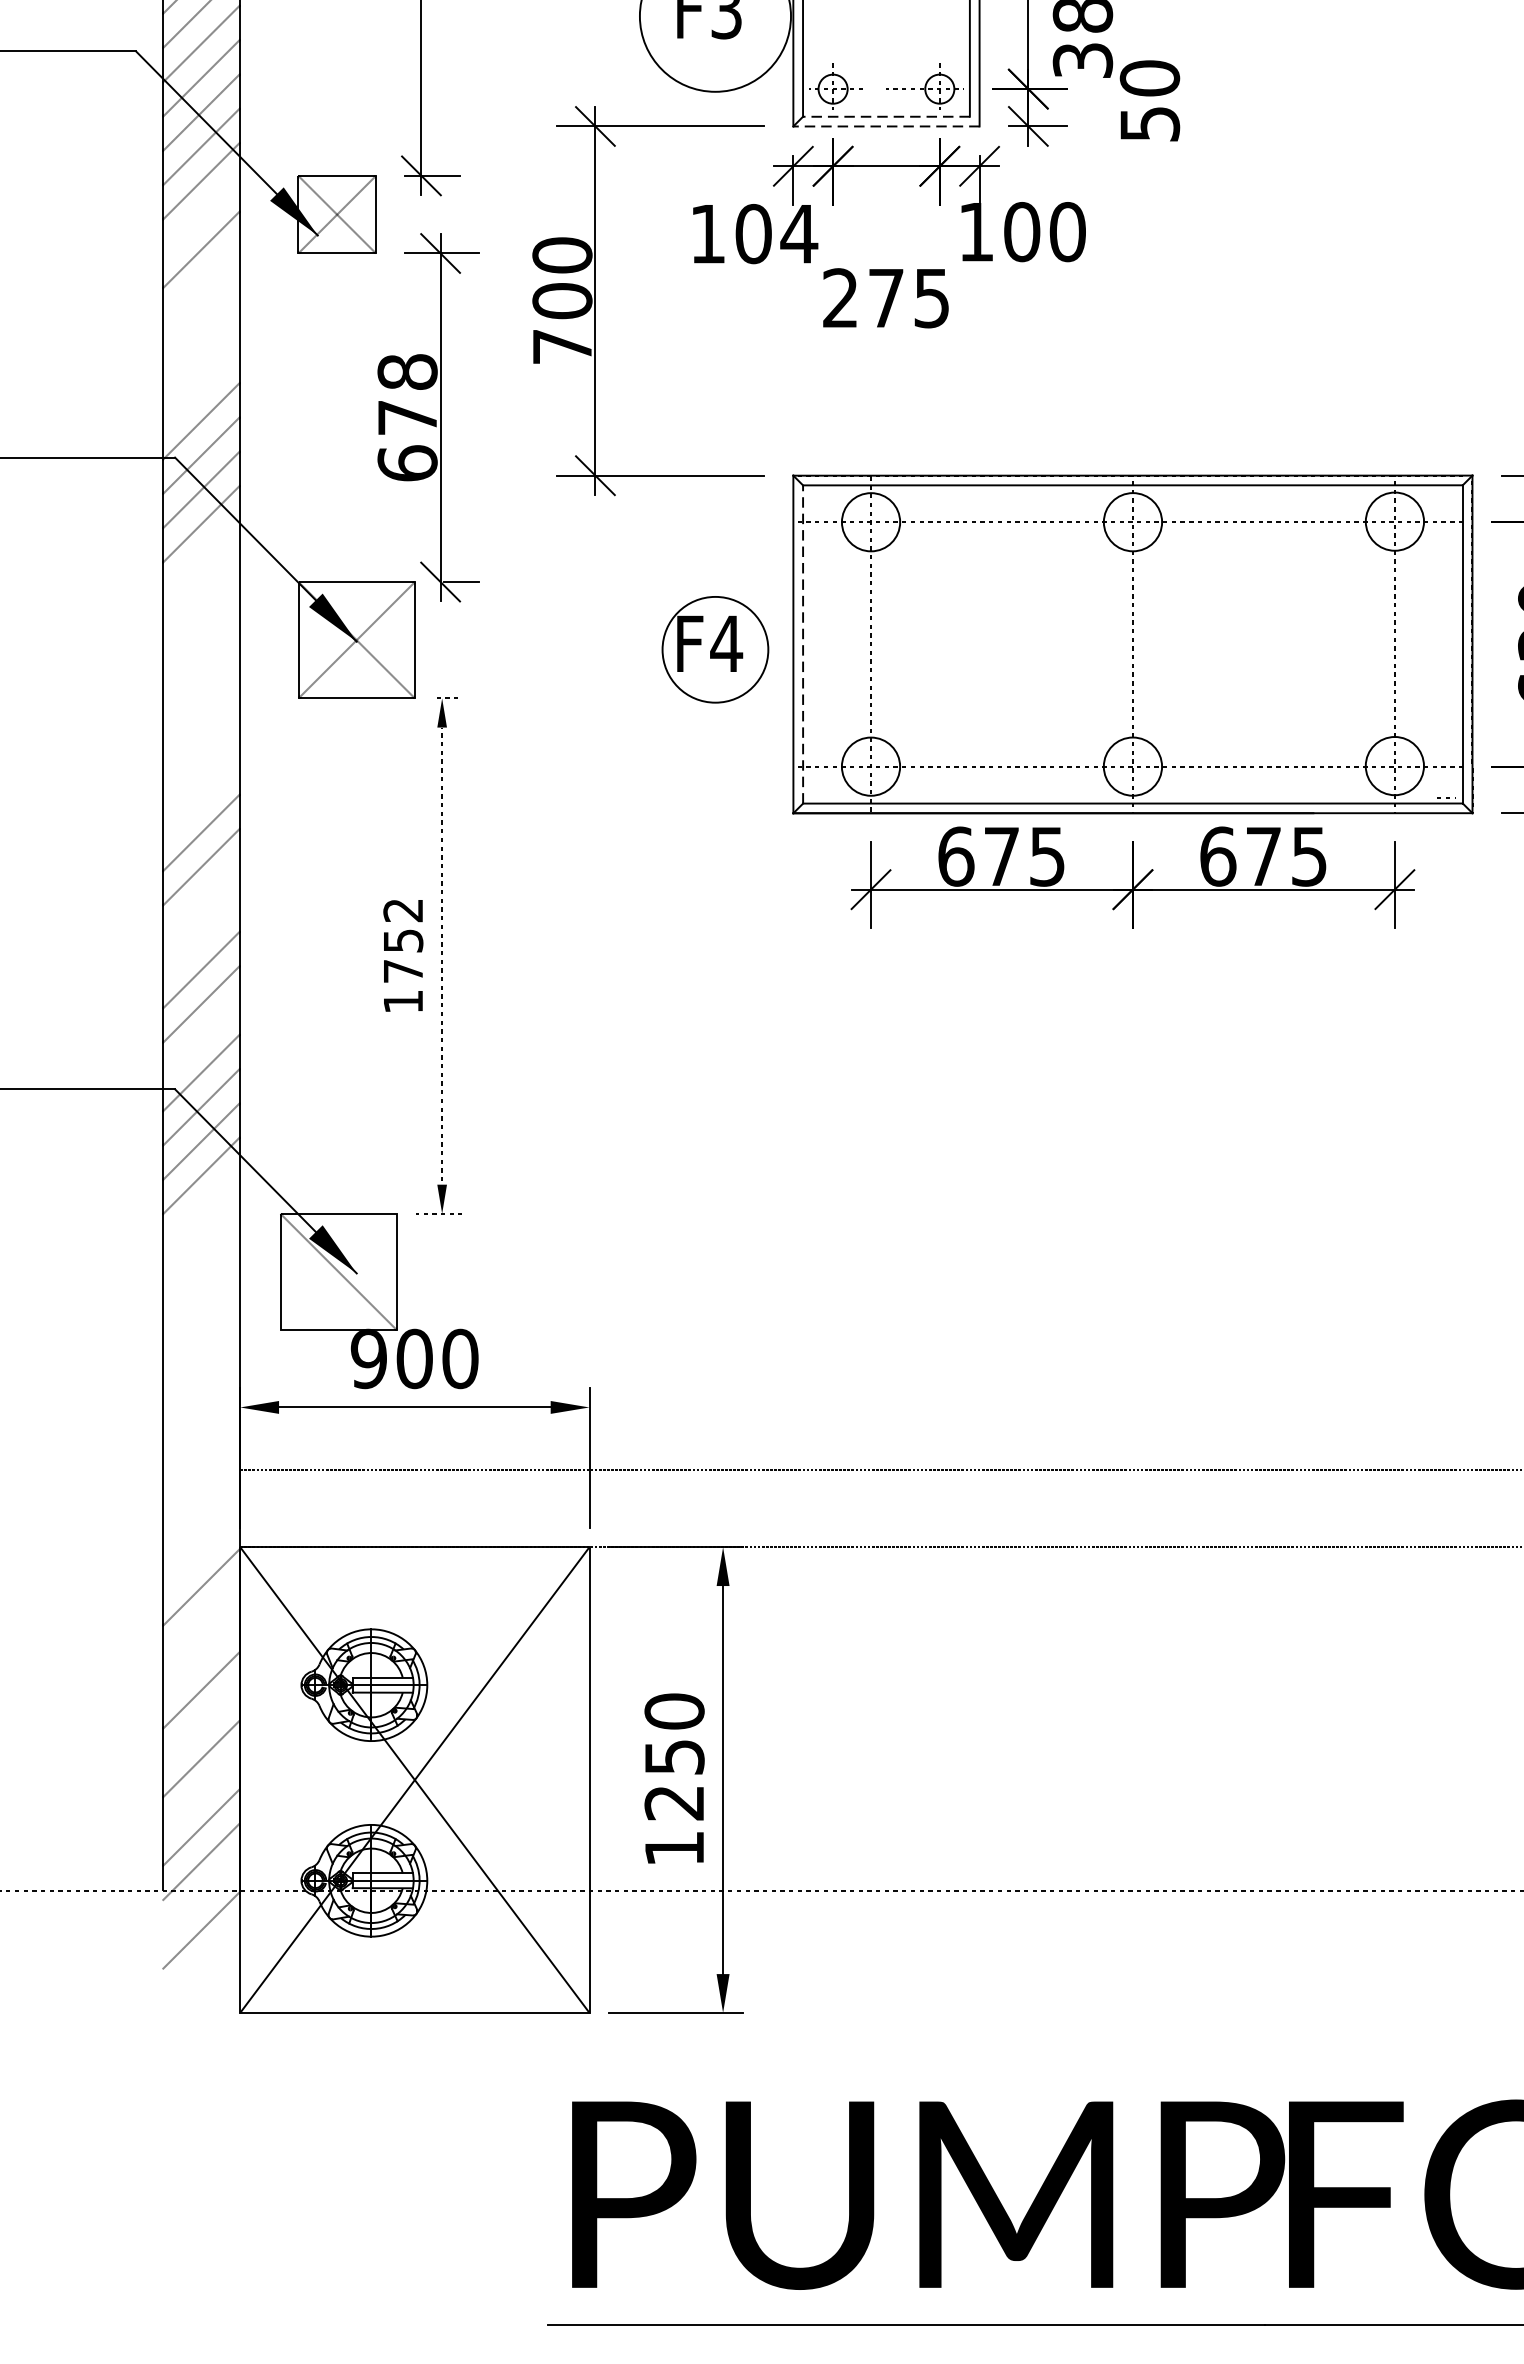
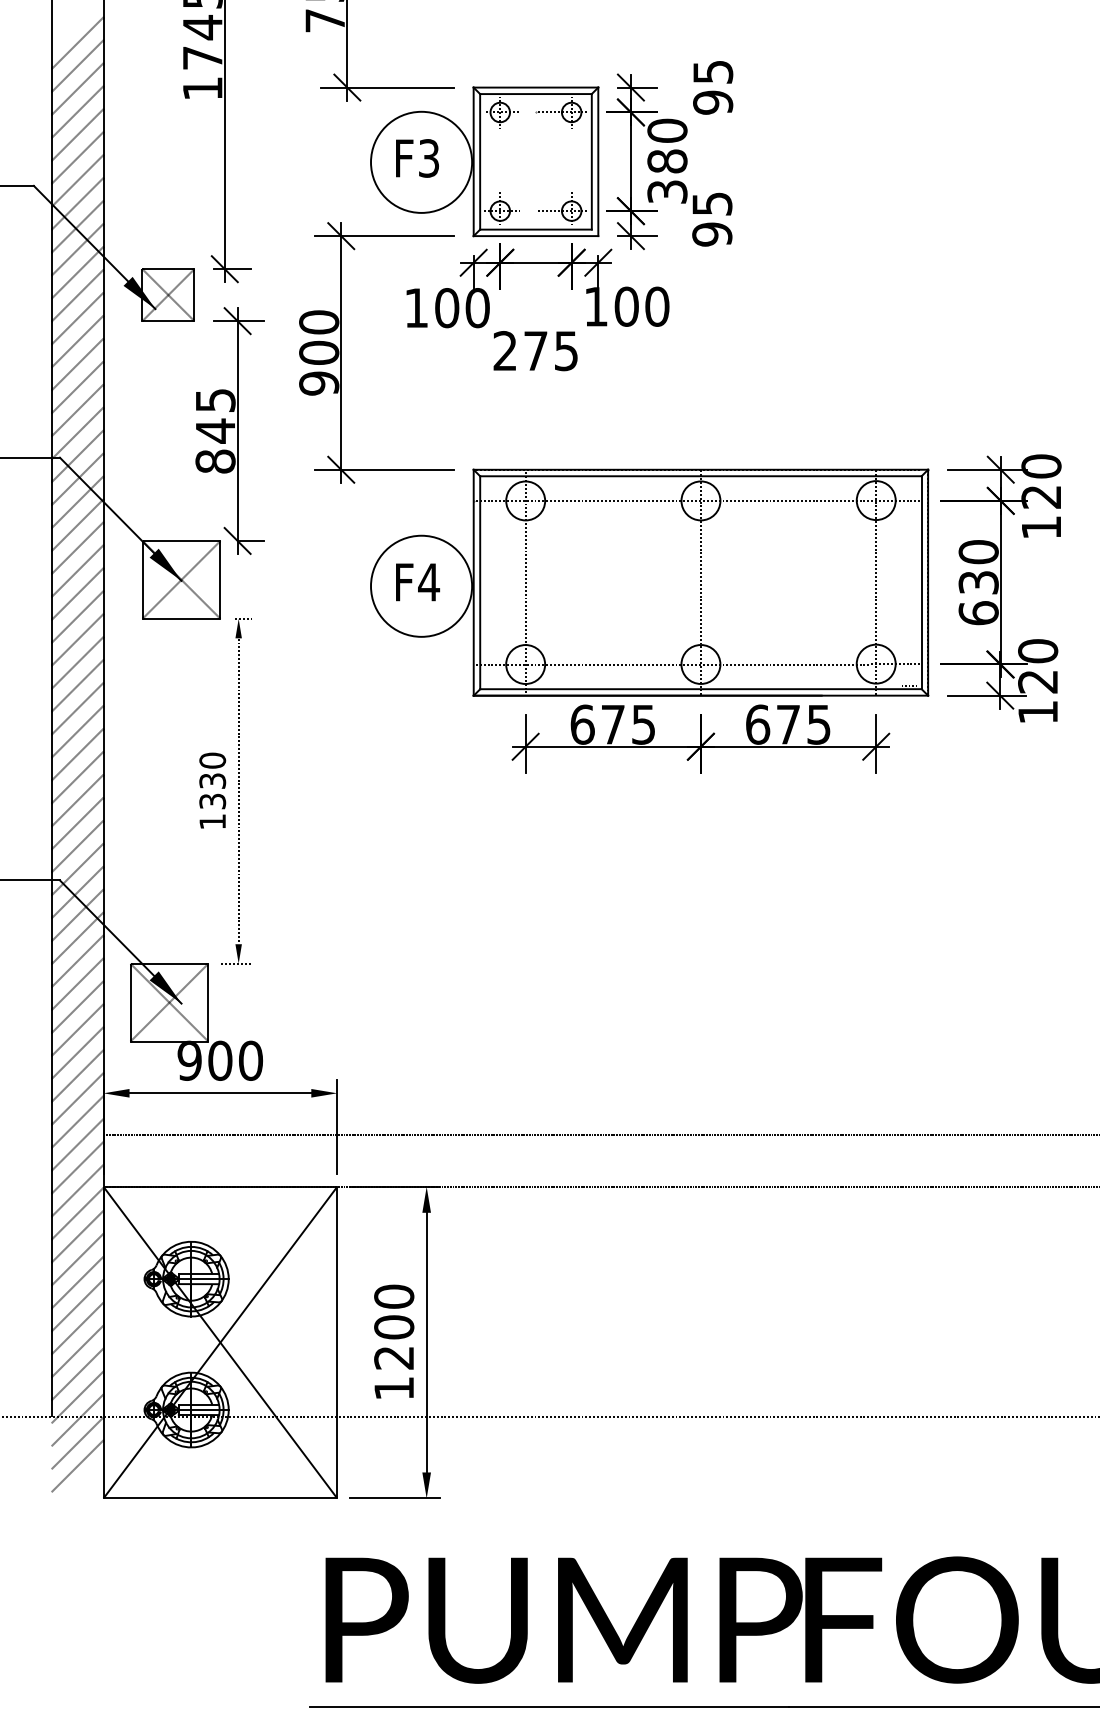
text: (1150, 100) -> (712, 218), 50 -> 95
line: (885, 116) -> (535, 229), dashed -> solid
line: (885, 127) -> (535, 236), dashed -> solid
line: (201, 215) -> (77, 295), added
text: (799, 234) -> (477, 308), 104 -> 100
line: (201, 283) -> (77, 341), added
line: (201, 318) -> (77, 364), added
text: (562, 346) -> (319, 383), 700 -> 900
line: (201, 352) -> (77, 387), added
line: (201, 387) -> (77, 410), added
text: (407, 416) -> (215, 430), 678 -> 845
line: (201, 558) -> (77, 525), added
line: (201, 593) -> (77, 548), added
line: (201, 627) -> (77, 571), added
line: (803, 644) -> (480, 582), dashed -> solid
circle: (715, 648) -> (421, 585), size x1.43
line: (201, 662) -> (77, 594), added
line: (201, 694) -> (77, 616), added
line: (201, 729) -> (77, 639), added
line: (201, 763) -> (77, 662), added
line: (201, 798) -> (77, 685), added
line: (201, 901) -> (77, 754), added
line: (201, 935) -> (77, 777), added
text: (403, 939) -> (212, 780), 1752 -> 1330
line: (201, 1038) -> (77, 846), added
line: (201, 1210) -> (77, 961), added
line: (201, 1244) -> (77, 984), added
line: (338, 1271) -> (169, 1002), added
line: (201, 1279) -> (77, 1007), added
line: (201, 1313) -> (77, 1030), added
line: (201, 1347) -> (77, 1053), added
line: (201, 1382) -> (77, 1076), added
line: (201, 1415) -> (77, 1098), added
line: (201, 1449) -> (77, 1121), added
line: (201, 1483) -> (77, 1144), added
line: (201, 1518) -> (77, 1167), added
line: (201, 1552) -> (77, 1190), added
line: (201, 1621) -> (77, 1236), added
line: (201, 1655) -> (77, 1259), added
line: (201, 1724) -> (77, 1305), added
text: (675, 1757) -> (394, 1327), 1250 -> 1200
line: (201, 1793) -> (77, 1351), added
line: (201, 1896) -> (77, 1420), added
line: (201, 1965) -> (77, 1466), added

